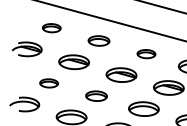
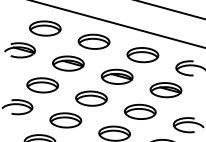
part: (51, 28) -> (45, 28), size x1.67
part: (98, 40) -> (93, 41), size x1.43
part: (146, 54) -> (142, 55), size x1.67
part: (48, 83) -> (42, 85), size x1.67
part: (96, 96) -> (91, 98), size x1.43

